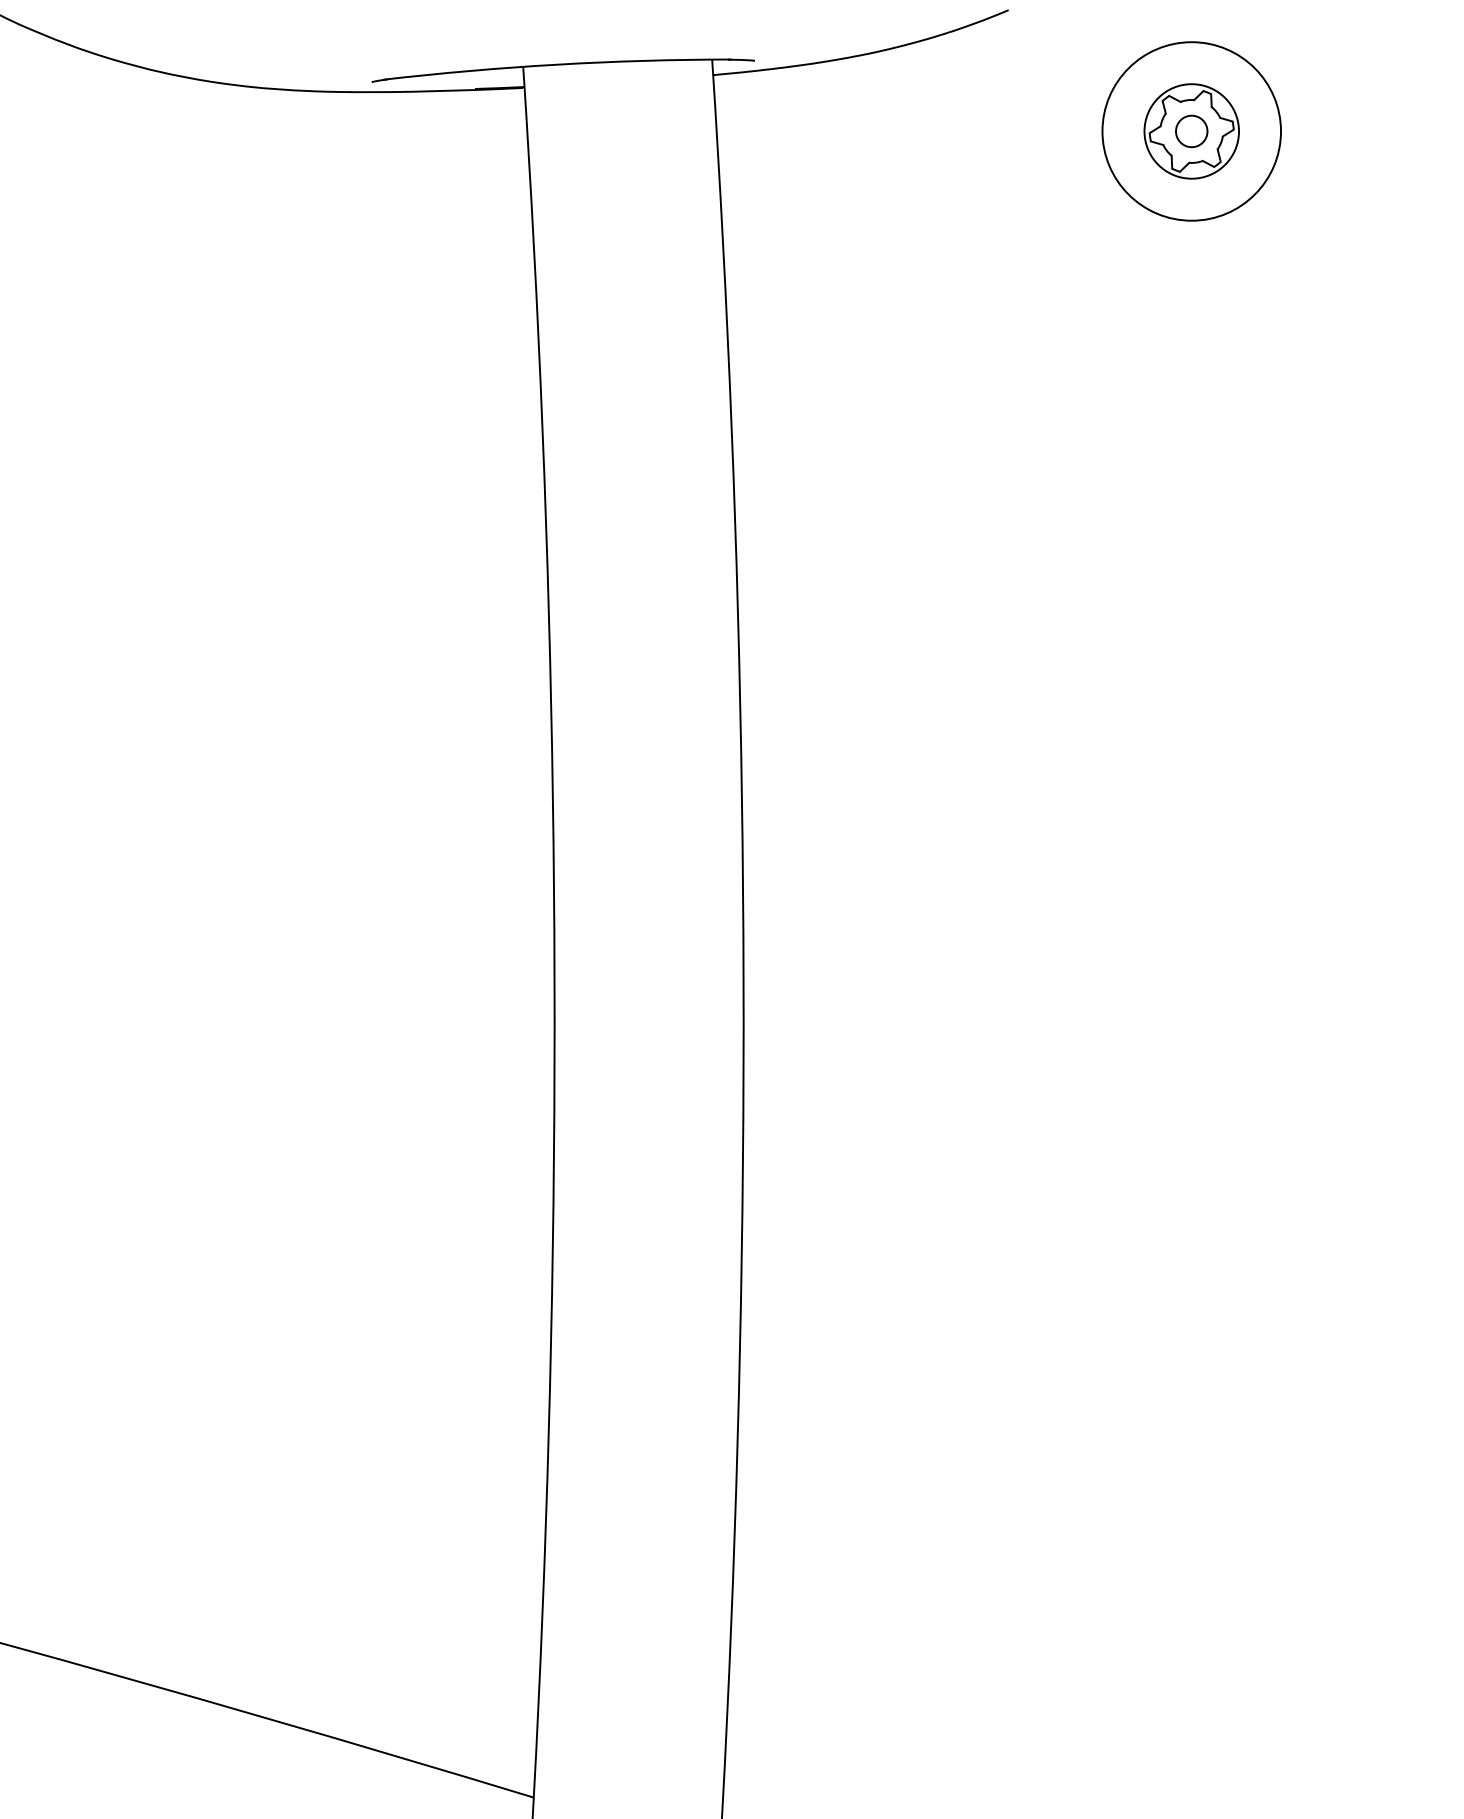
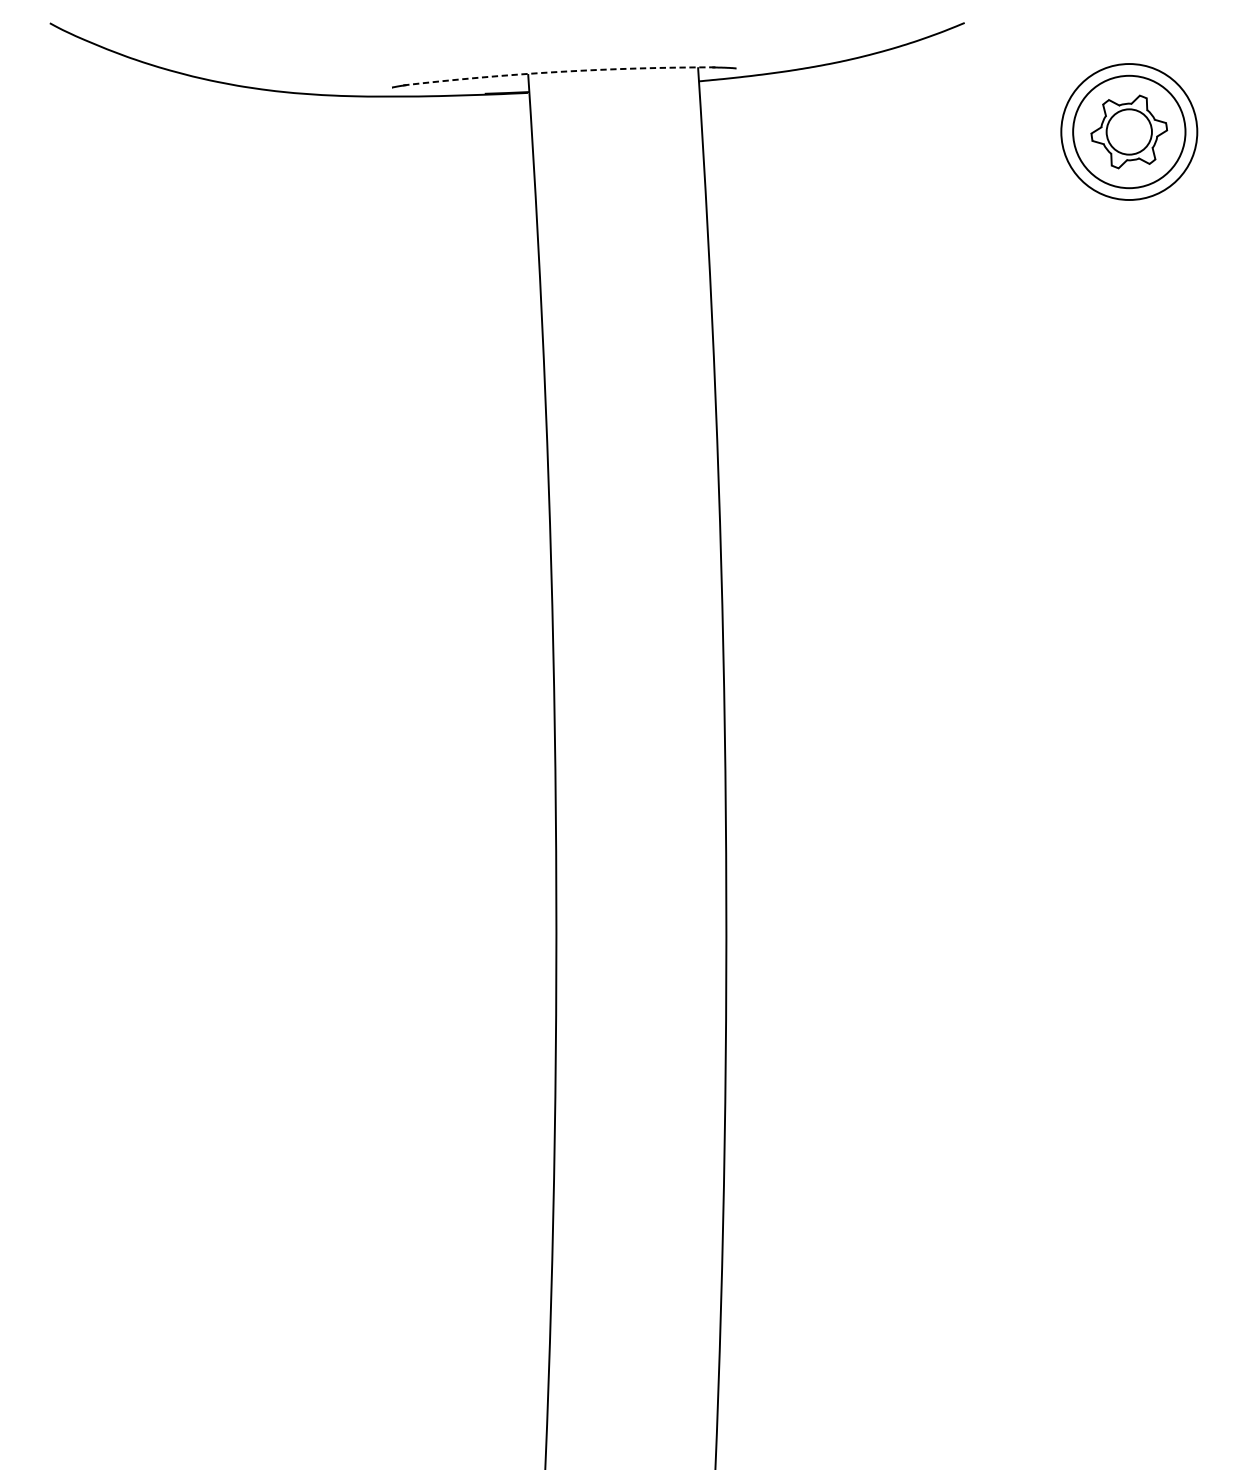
arc: (557, 64) -> (558, 71), solid -> dashed
circle: (1191, 131) -> (1129, 132), size x0.7
circle: (1191, 131) -> (1129, 132), size x1.6
circle: (1191, 131) -> (1129, 132), size x1.6

